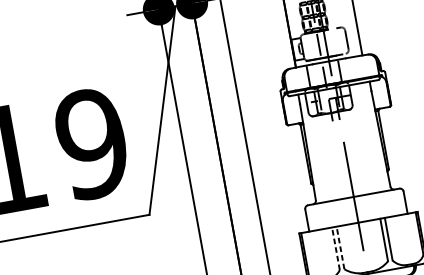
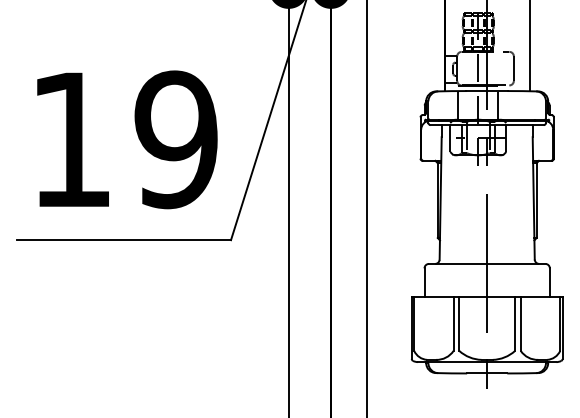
line: (340, 247) -> (459, 323), dashed -> solid
line: (335, 248) -> (453, 323), dashed -> solid

